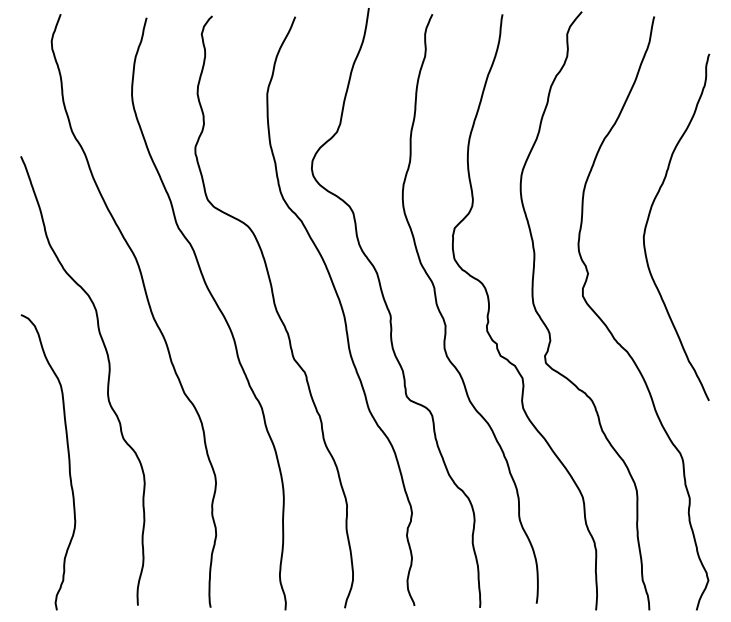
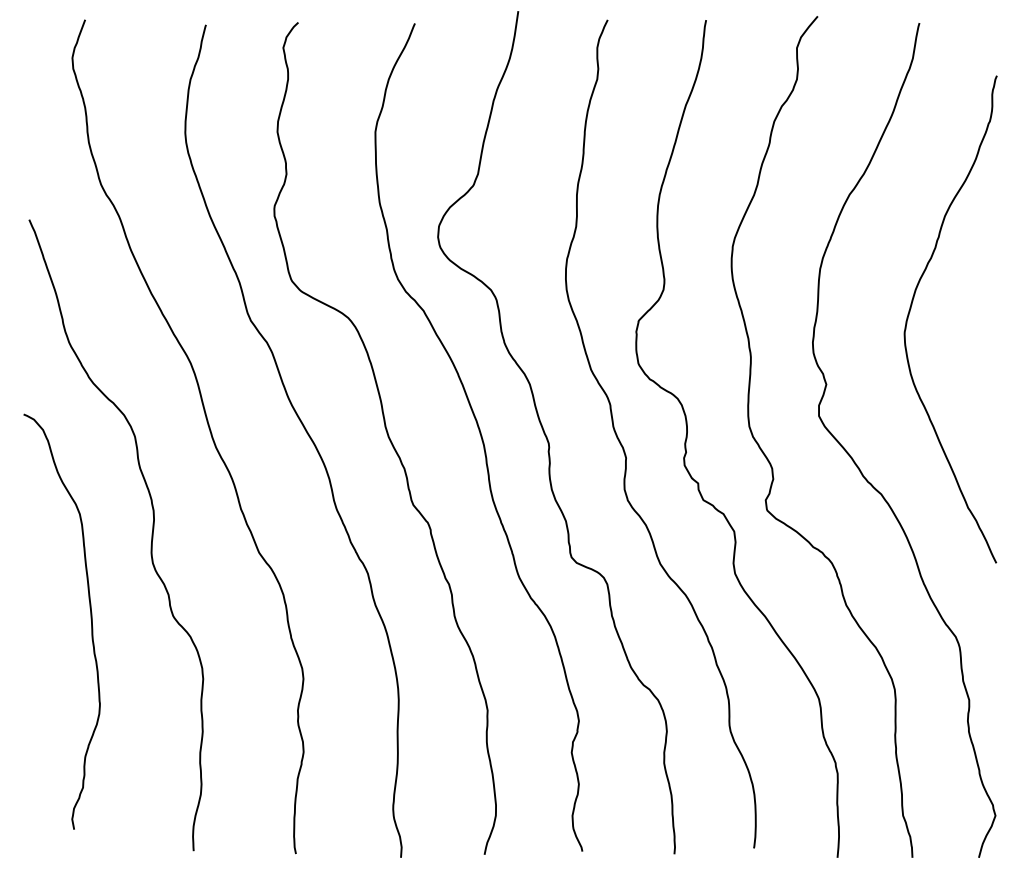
curve: (68, 462) -> (90, 621), moved

